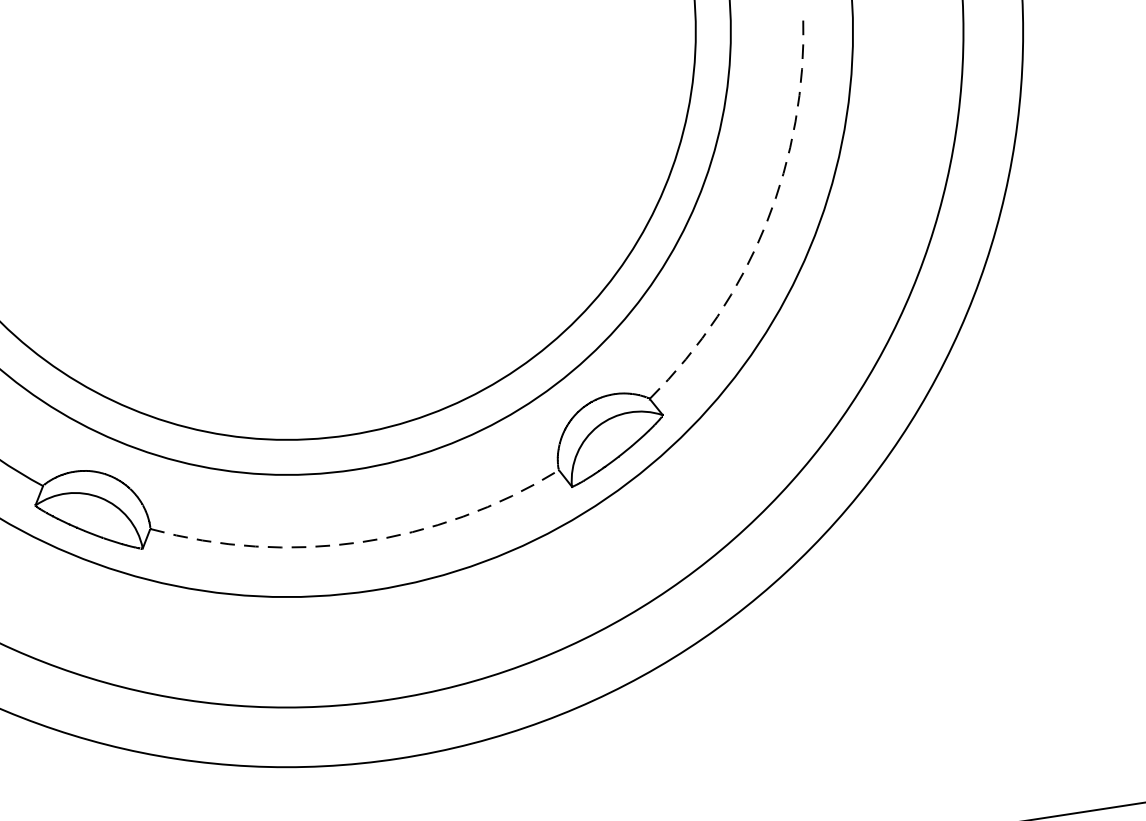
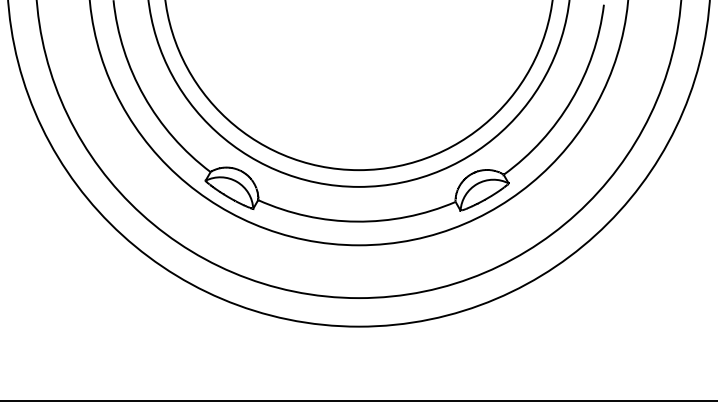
arc: (766, 223) -> (571, 100), dashed -> solid
arc: (360, 542) -> (356, 221), dashed -> solid

